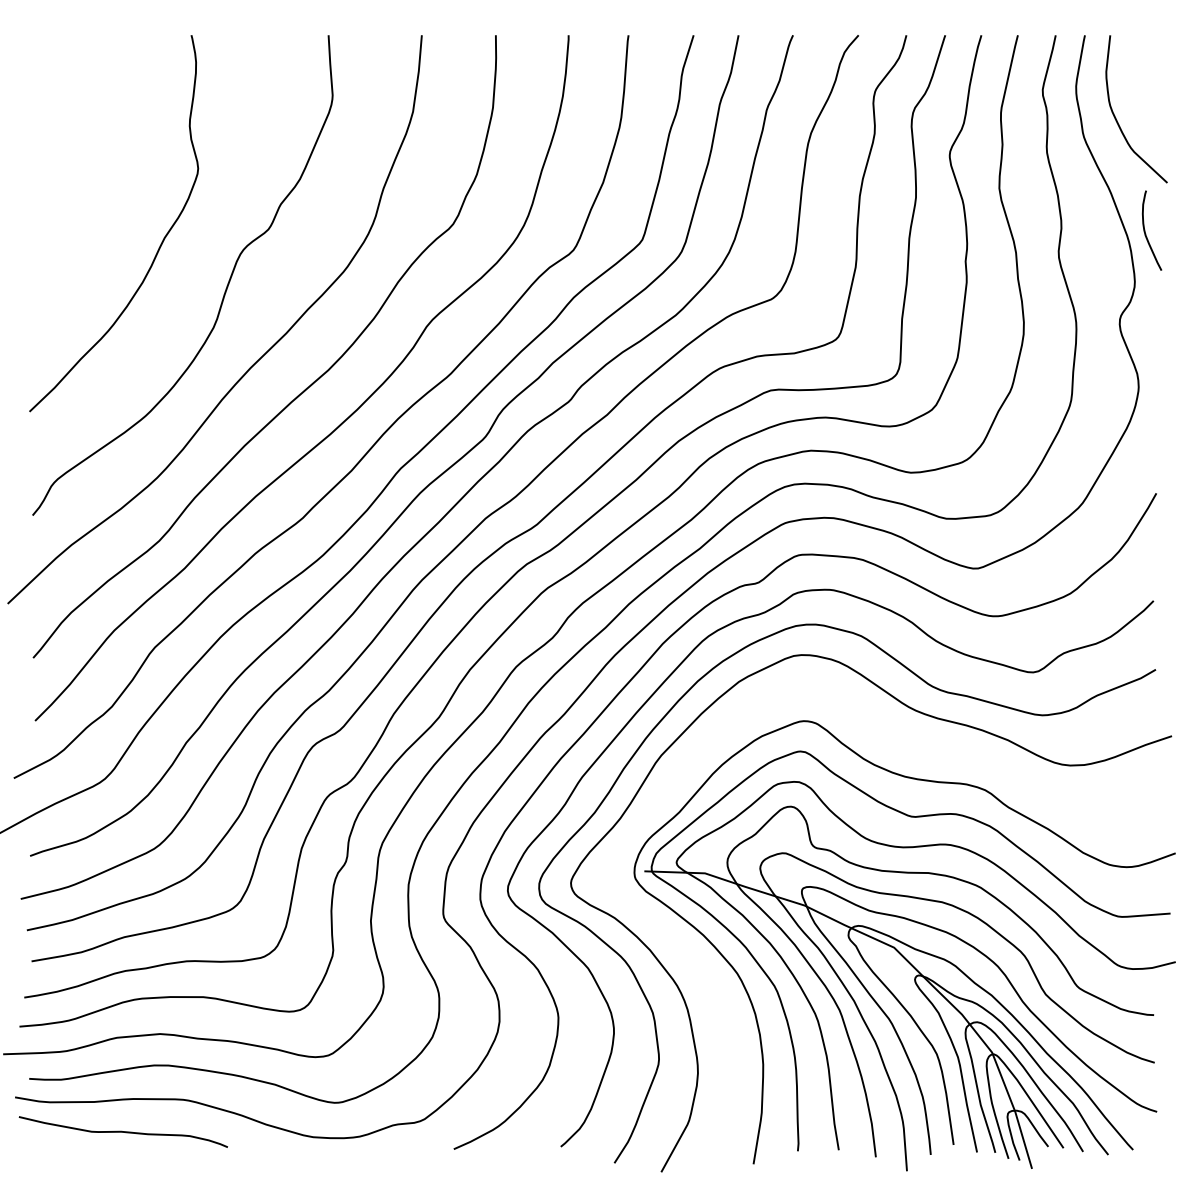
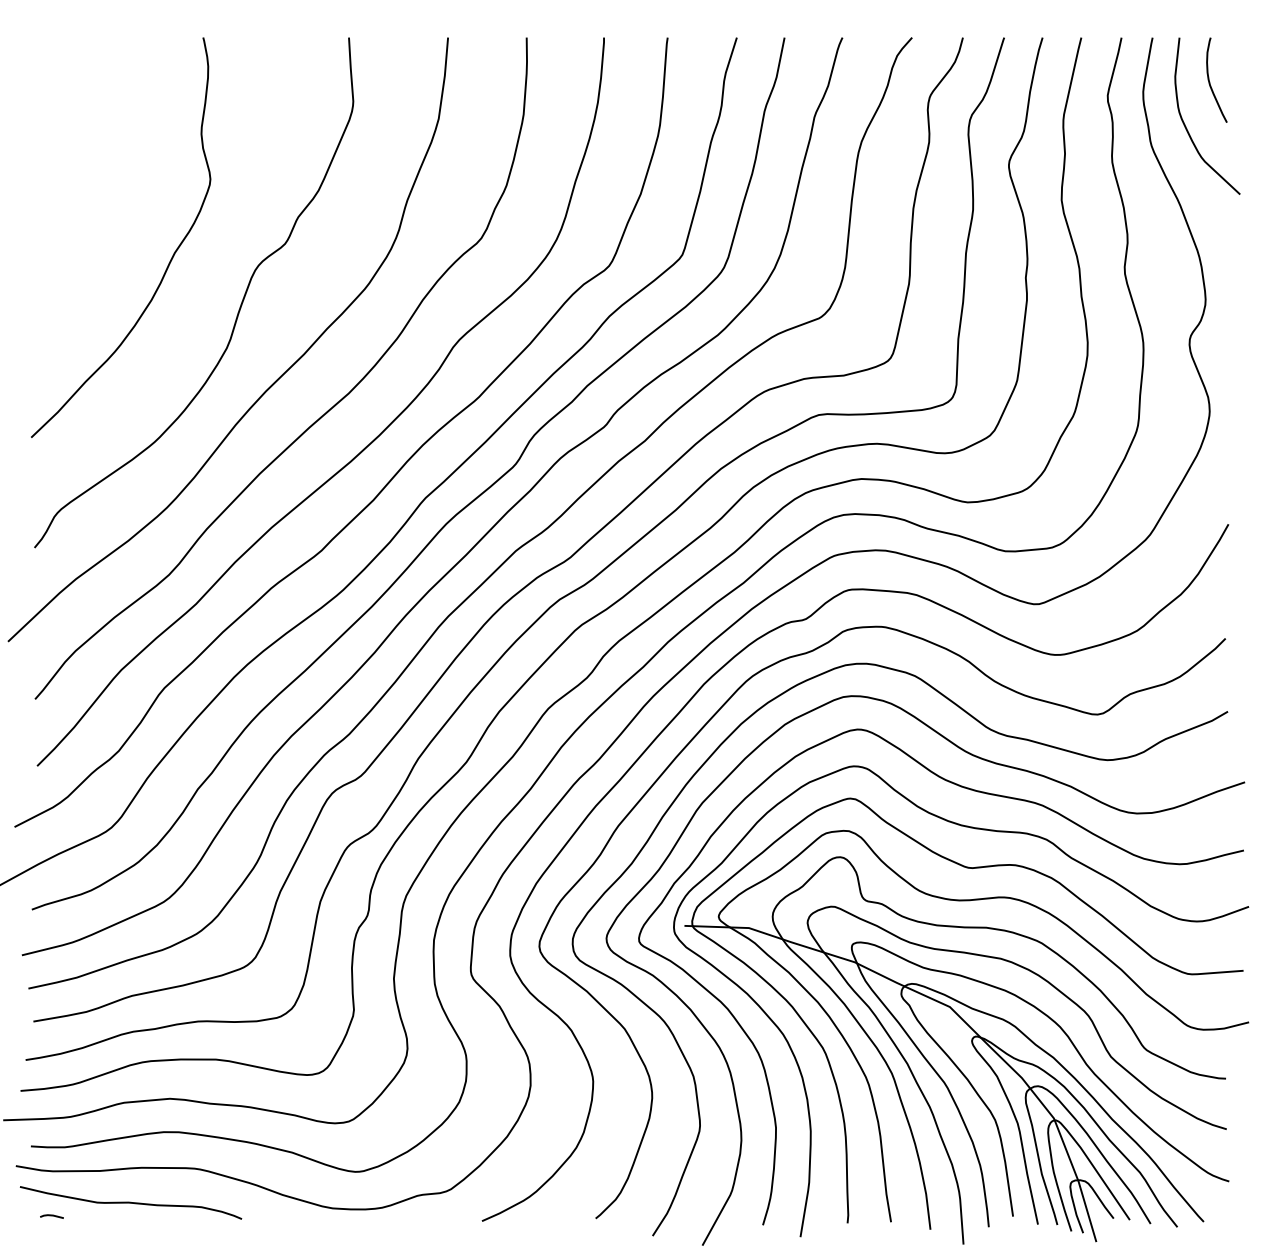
curve: (1146, 232) -> (1210, 82), moved
curve: (920, 745) -> (977, 792), added
line: (48, 1144) -> (51, 1216), added

